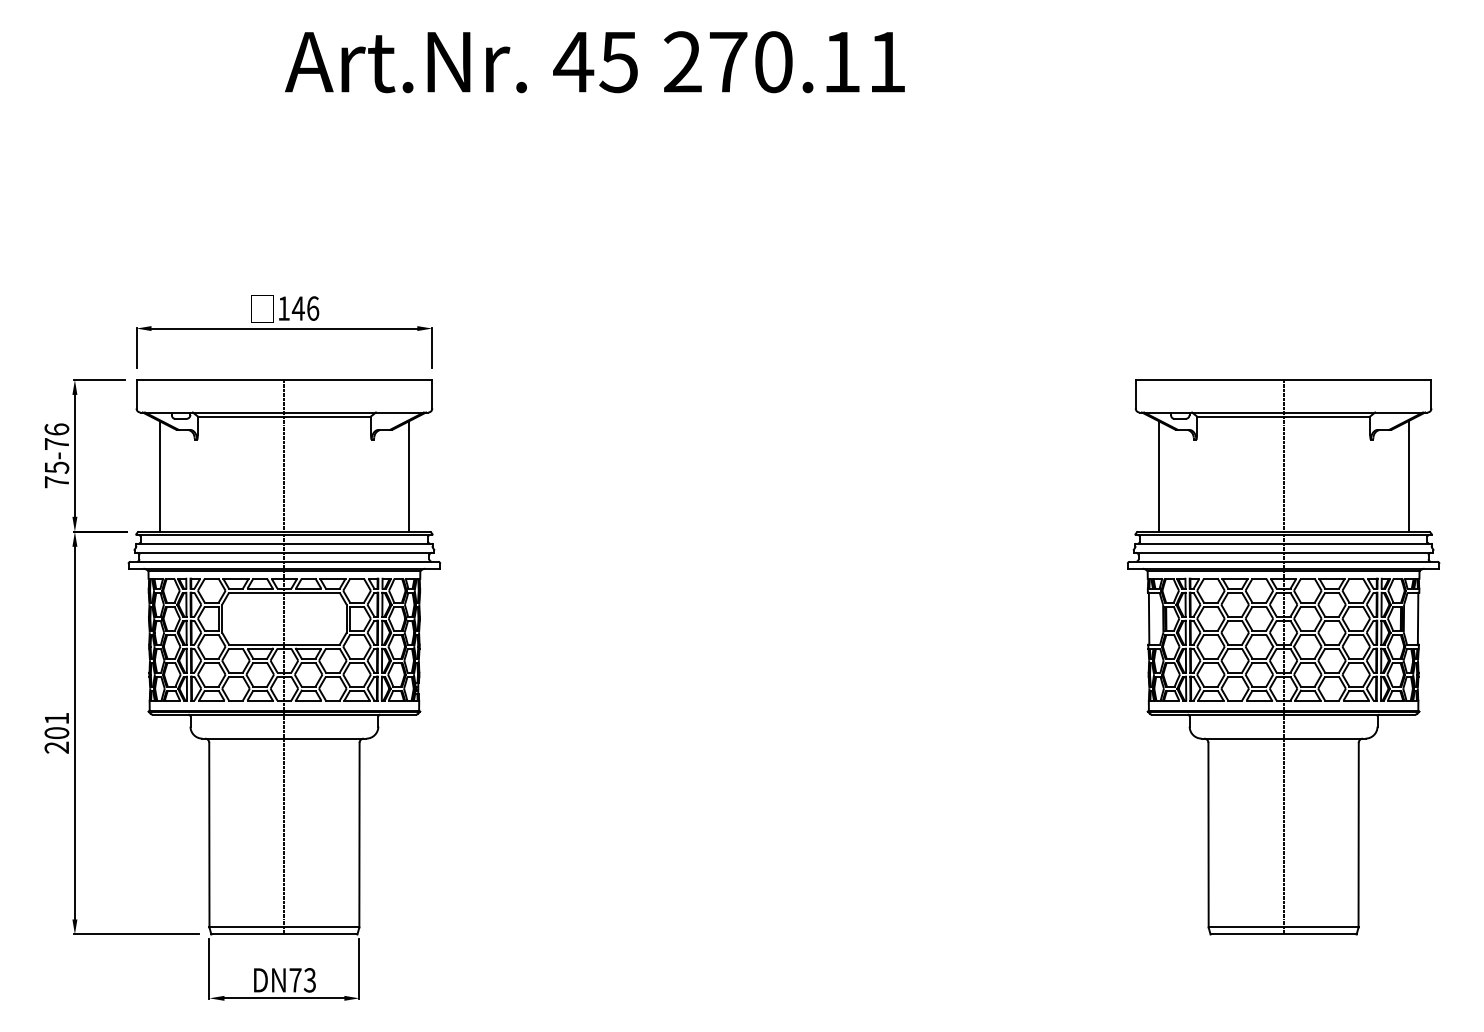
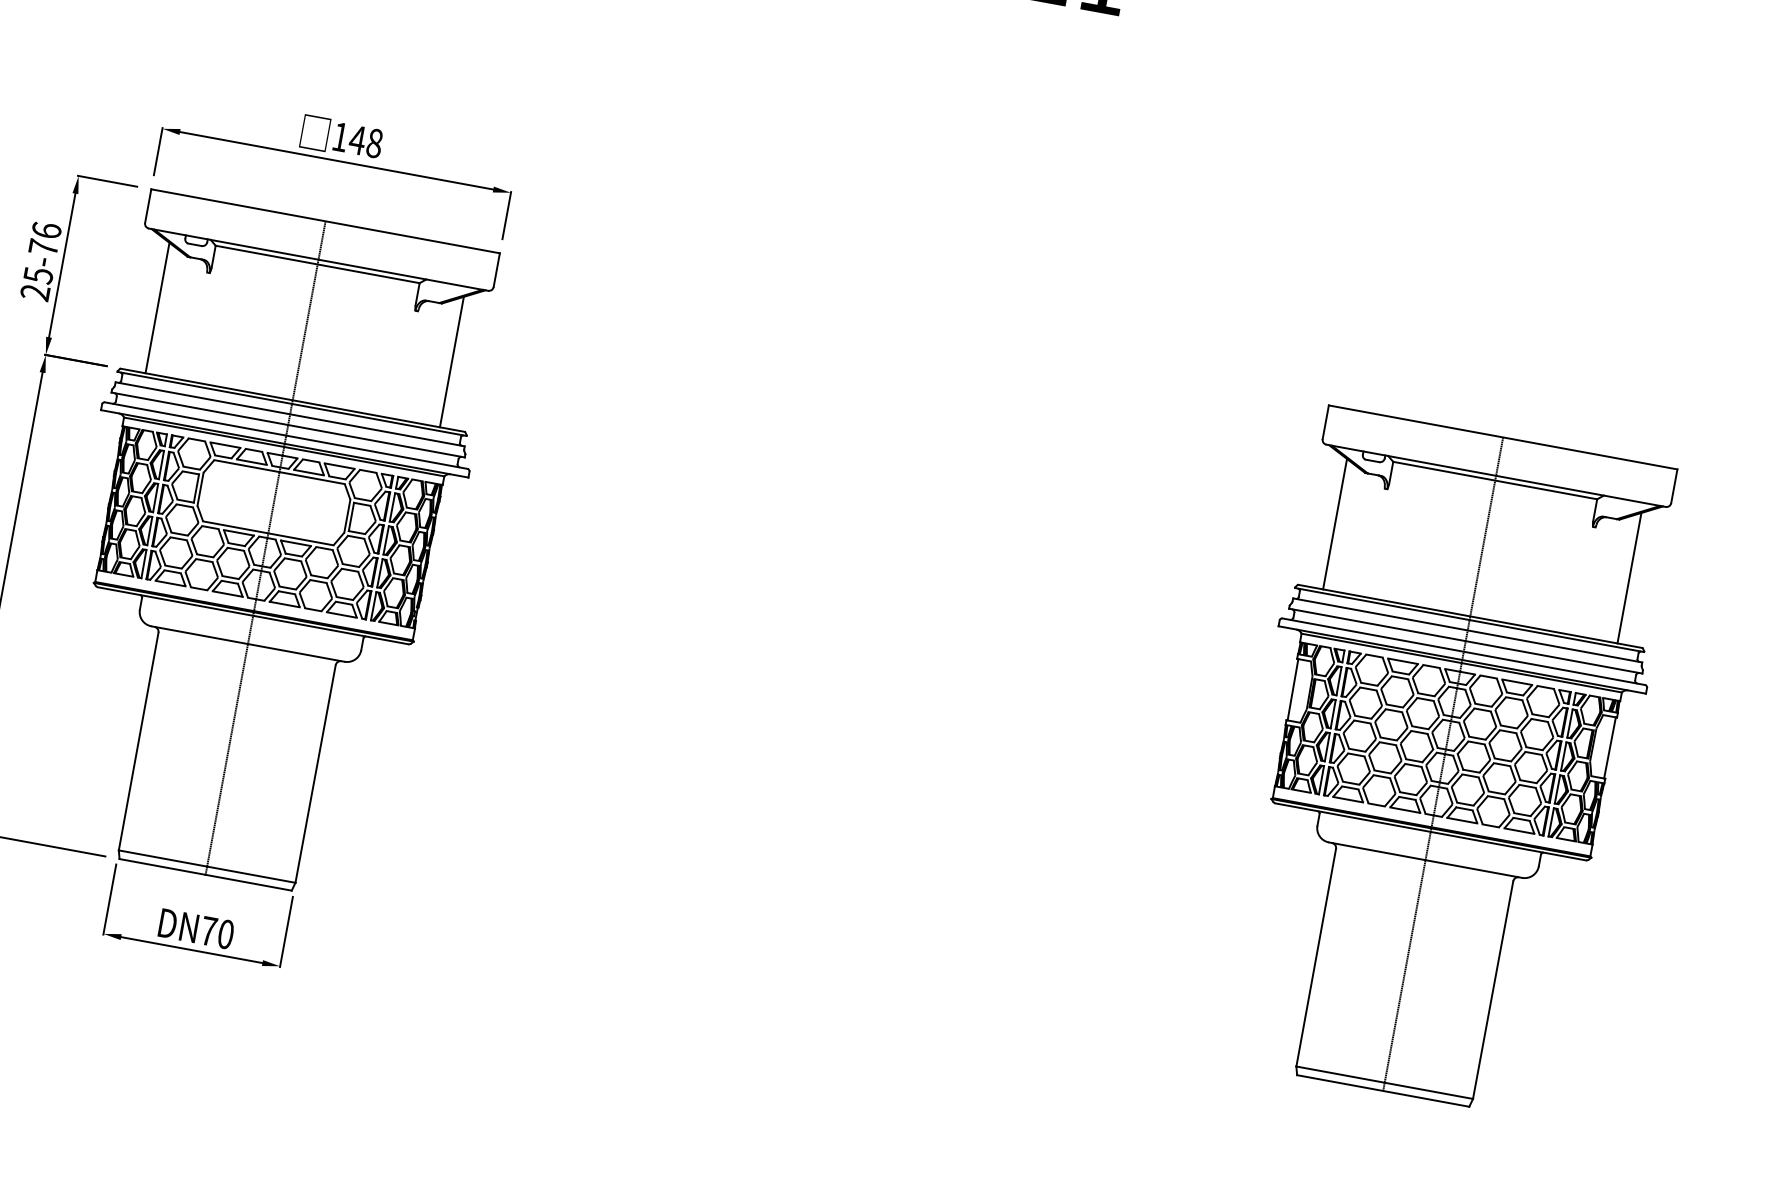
text: (313, 308) -> (375, 143), 146 -> 148
text: (56, 482) -> (34, 292), 75-76 -> 25-76
text: (309, 980) -> (225, 934), DN73 -> DN70

